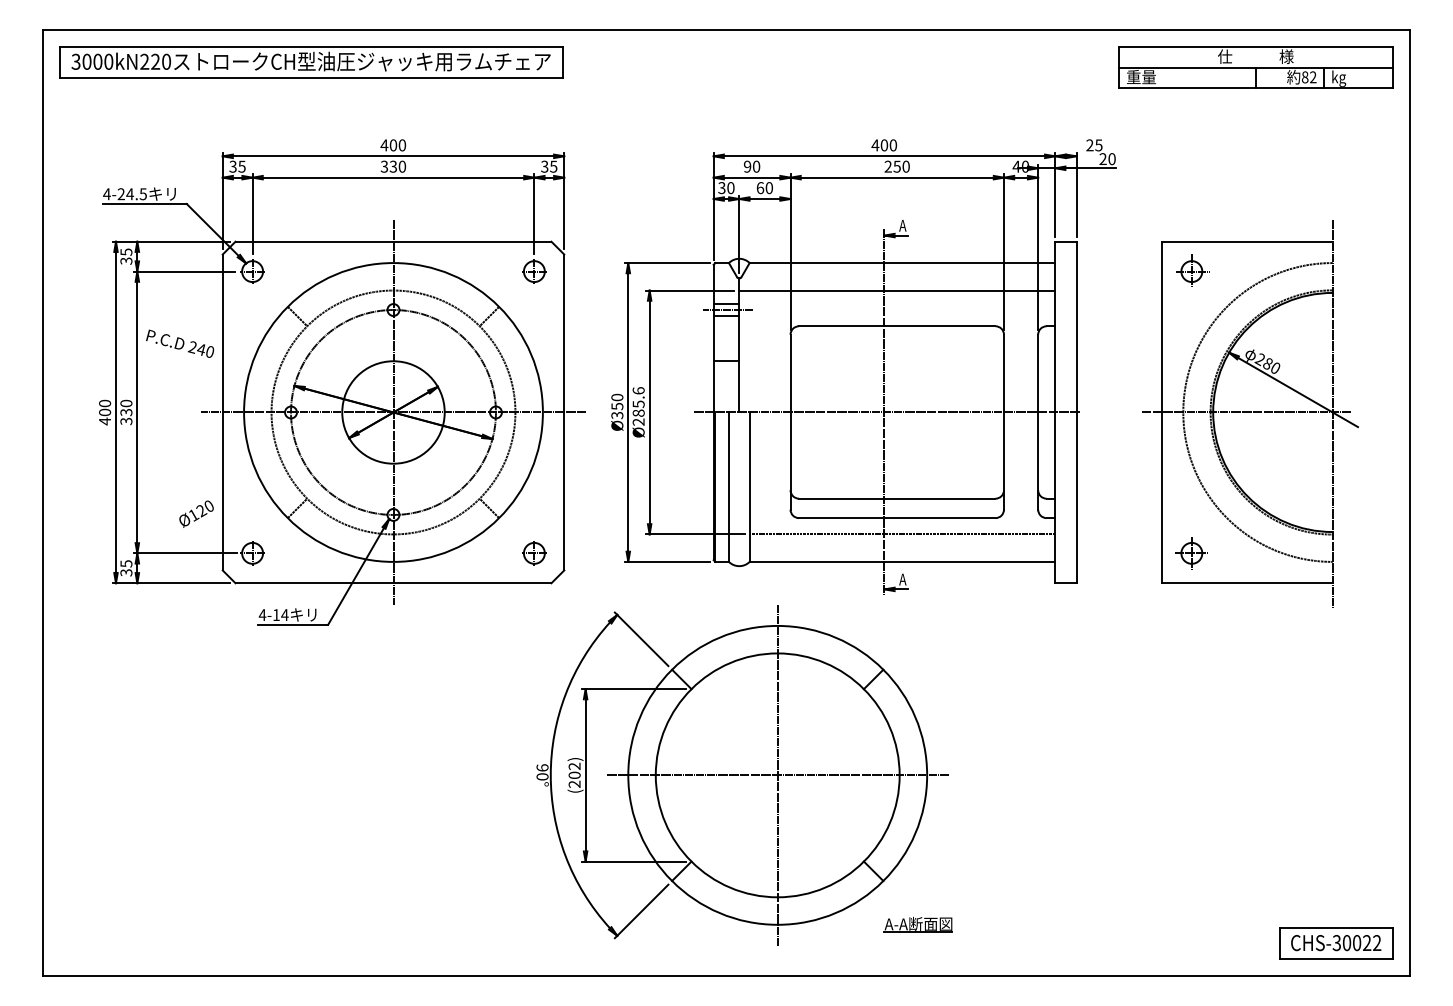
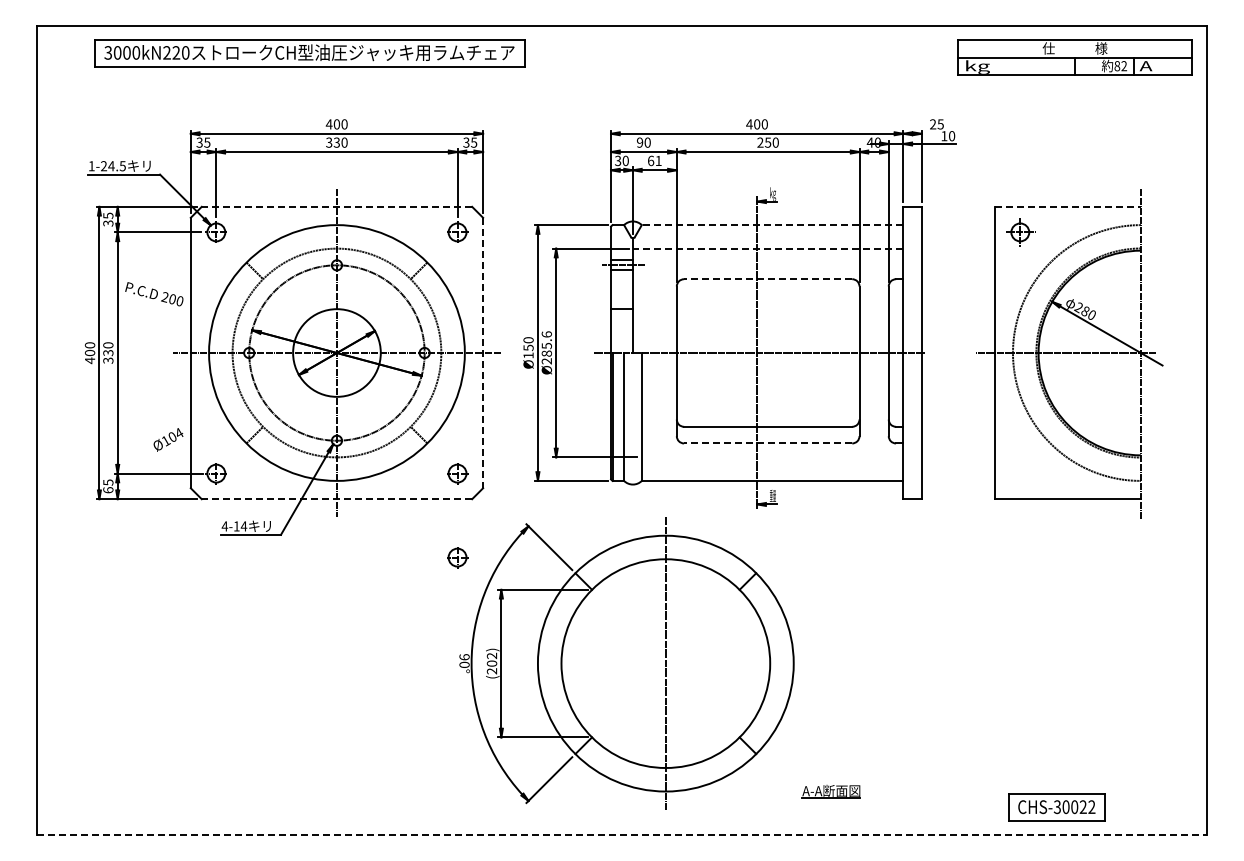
part: (311, 62) -> (309, 53), moved
text: (1140, 77) -> (976, 66), 重量 -> kg
text: (1338, 77) -> (1145, 66), kg -> A
text: (1103, 159) -> (944, 136), 20 -> 10
text: (769, 187) -> (658, 160), 60 -> 61
text: (106, 194) -> (91, 166), 4-24.5 -> 1-24.5
text: (903, 226) -> (773, 193), A -> kg
line: (392, 241) -> (336, 206), solid -> dashed
line: (1248, 241) -> (1068, 206), solid -> dashed
line: (902, 263) -> (772, 225), solid -> dashed
line: (896, 290) -> (767, 248), solid -> dashed
line: (896, 326) -> (767, 279), solid -> dashed
text: (200, 349) -> (171, 299), 240 -> 200
line: (564, 413) -> (483, 353), solid -> dashed
text: (617, 415) -> (528, 355), Ø350 -> Ø150
text: (204, 508) -> (175, 435), Ø120 -> Ø104
line: (896, 518) -> (767, 443), solid -> dashed
line: (902, 534) -> (772, 457), removed
part: (1190, 553) -> (1019, 473), removed
text: (126, 573) -> (108, 490), 35 -> 65
text: (902, 578) -> (772, 495), A -> 重量
line: (392, 583) -> (336, 499), solid -> dashed
part: (534, 651) -> (457, 557), added
line: (777, 775) -> (665, 663), removed
part: (917, 924) -> (830, 791), moved
part: (1335, 943) -> (1056, 807), moved
line: (727, 976) -> (622, 835), solid -> dashed

